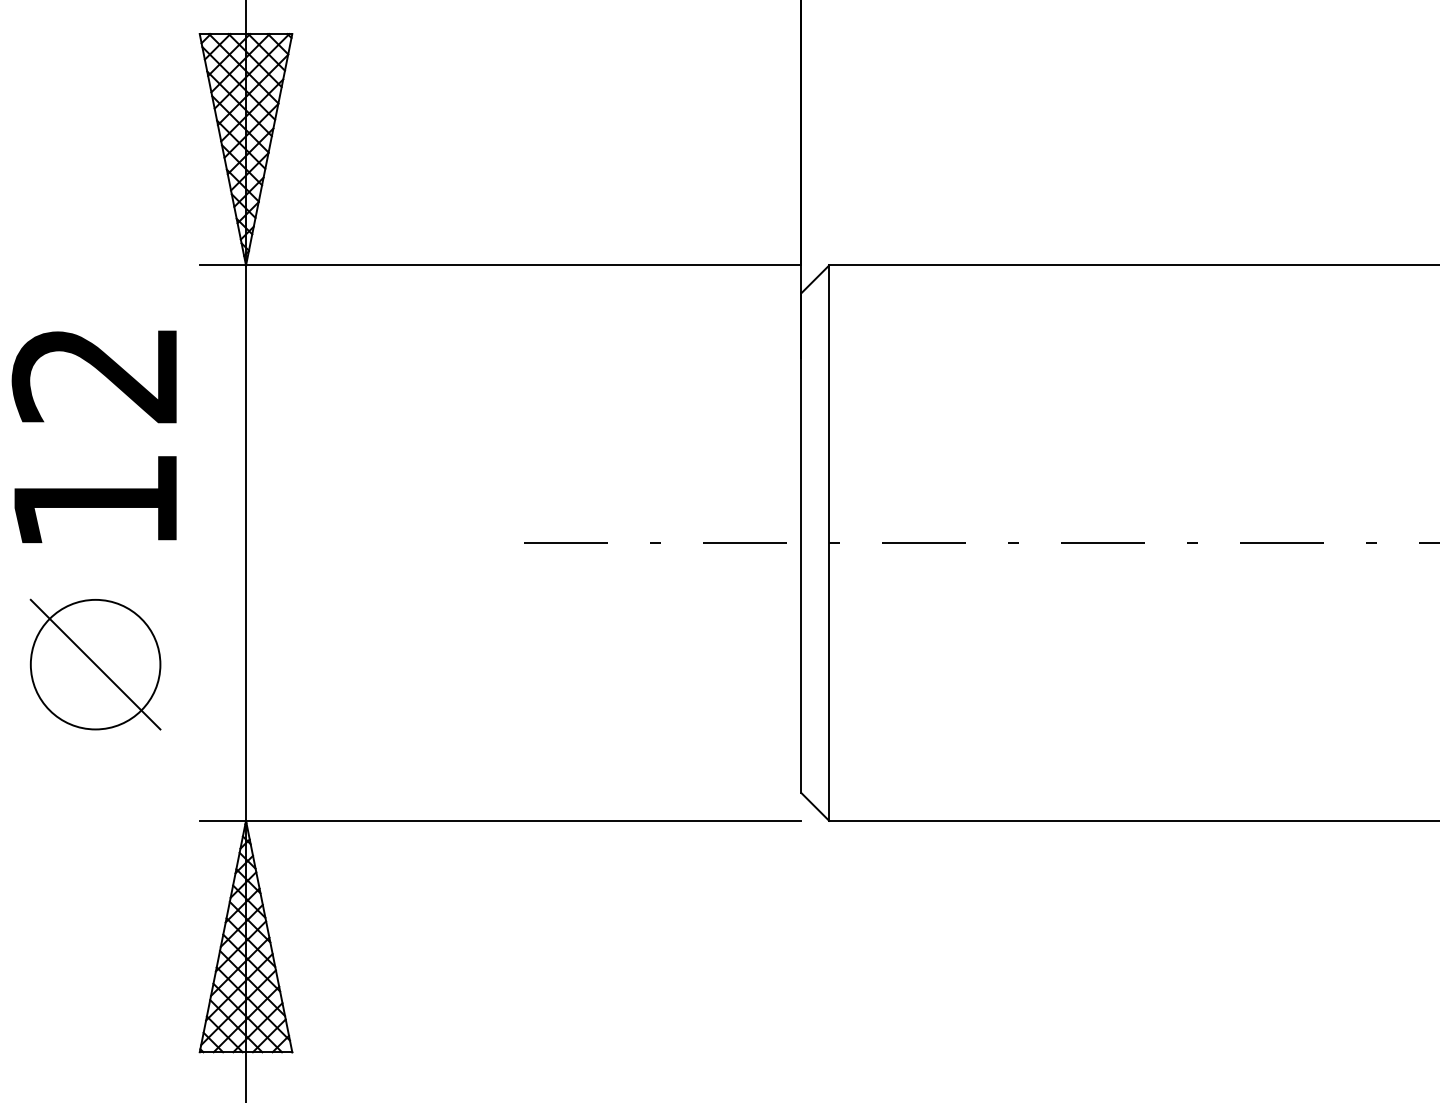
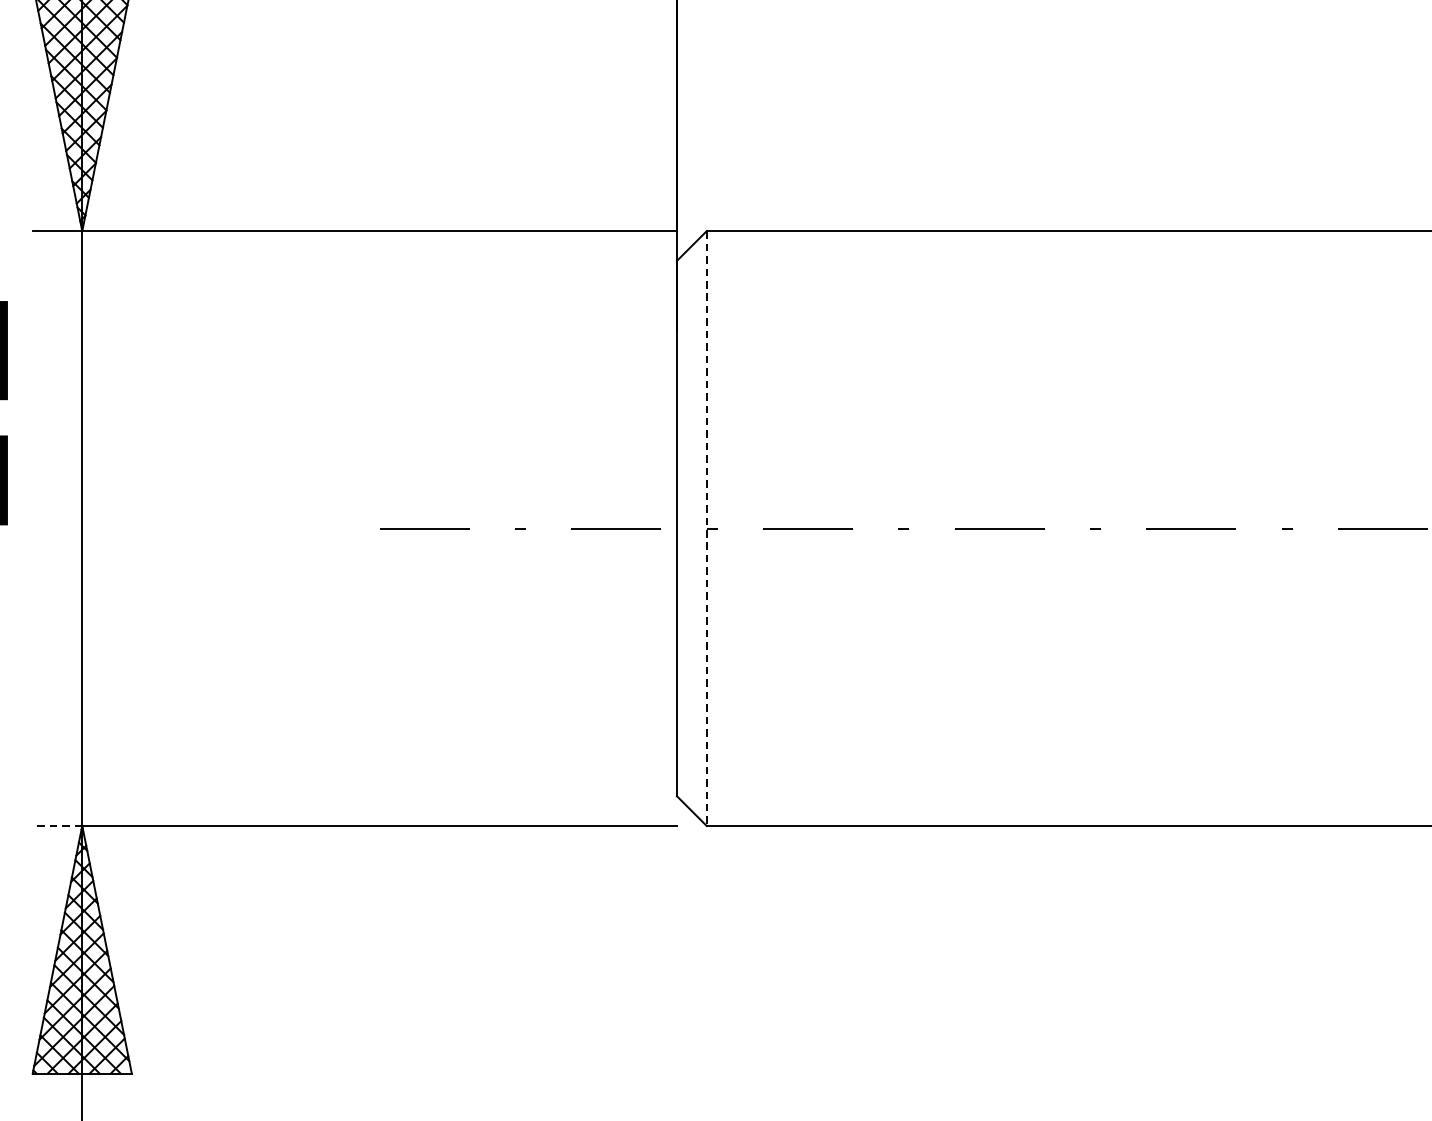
line: (829, 543) -> (706, 528), solid -> dashed
line: (222, 820) -> (57, 825), solid -> dashed

